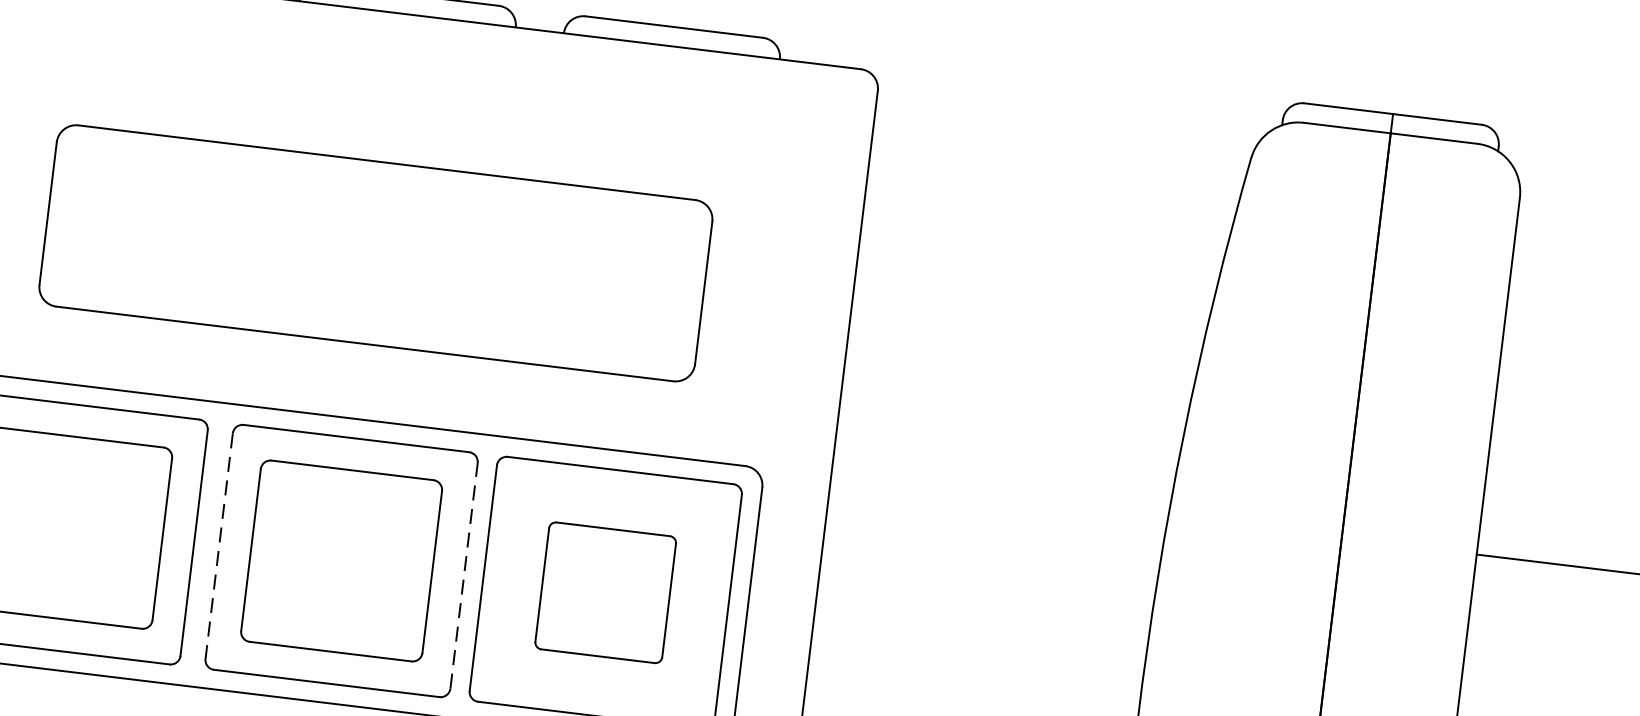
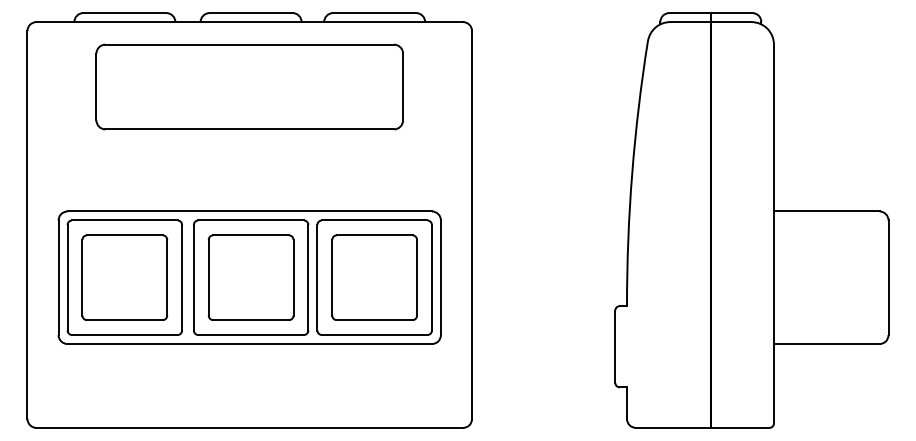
part: (375, 252) -> (249, 86), moved
line: (218, 545) -> (193, 277), dashed -> solid
line: (464, 575) -> (308, 277), dashed -> solid
part: (605, 592) -> (374, 277), size x1.43

